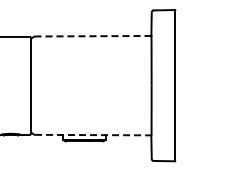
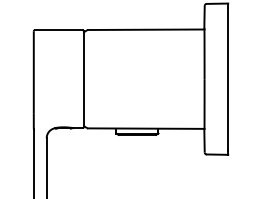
line: (92, 35) -> (145, 29), dashed -> solid
line: (93, 134) -> (146, 128), dashed -> solid

